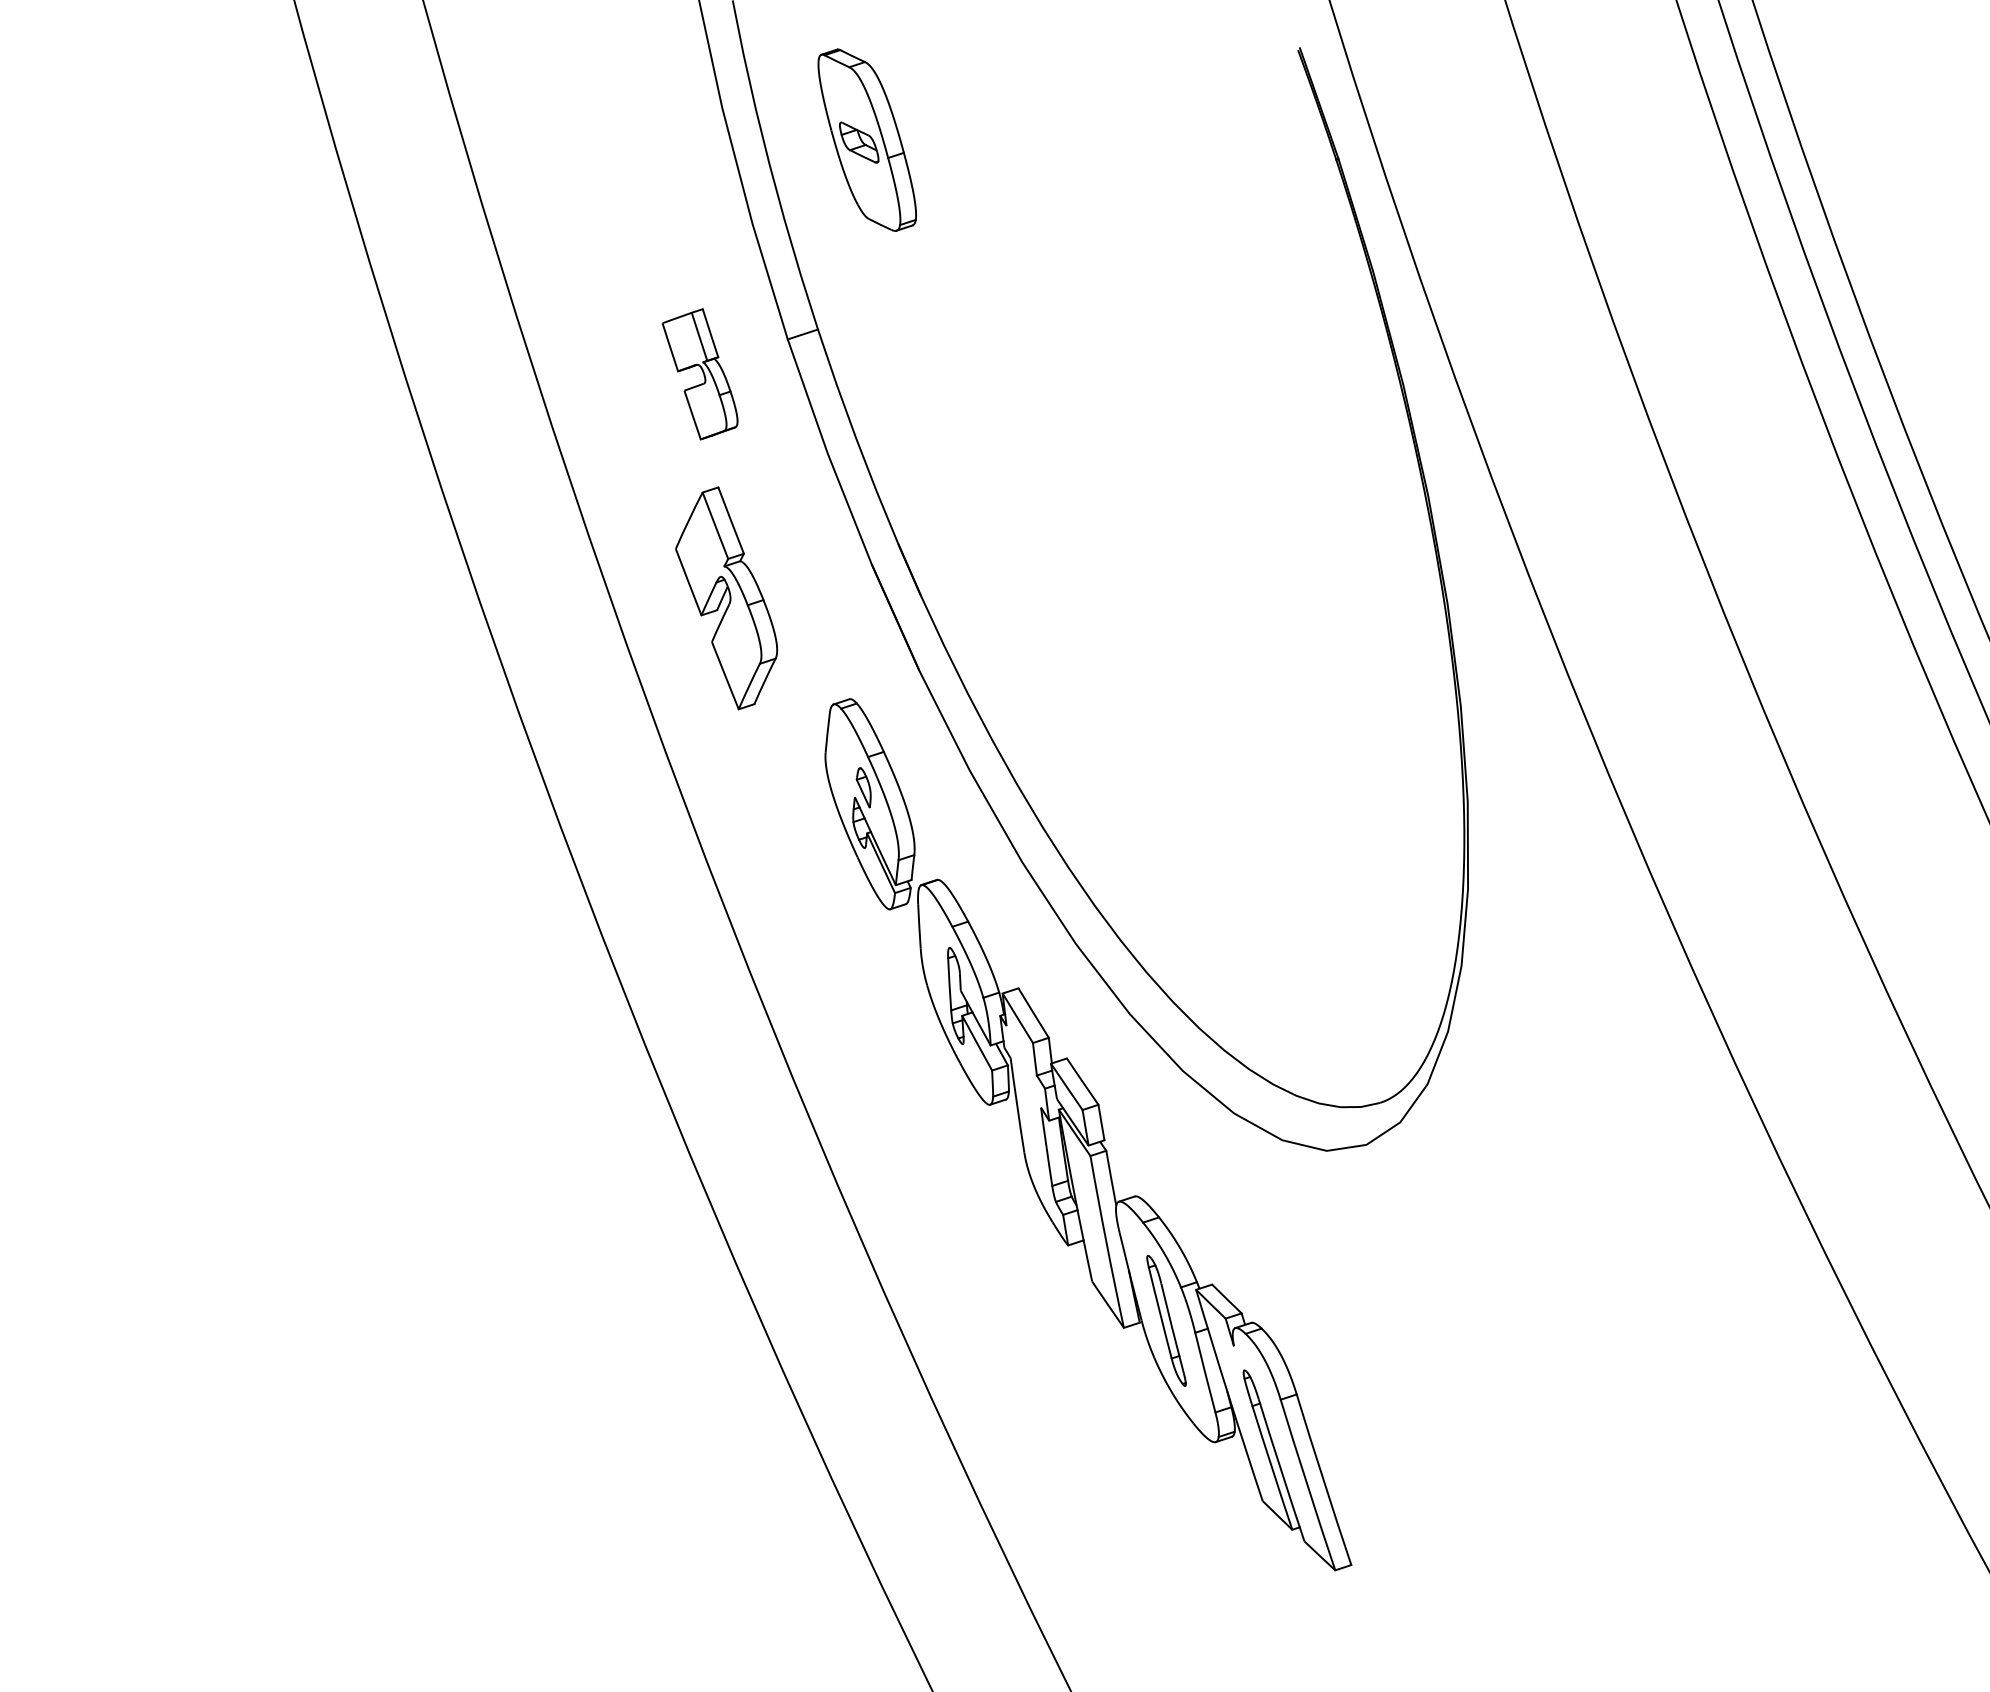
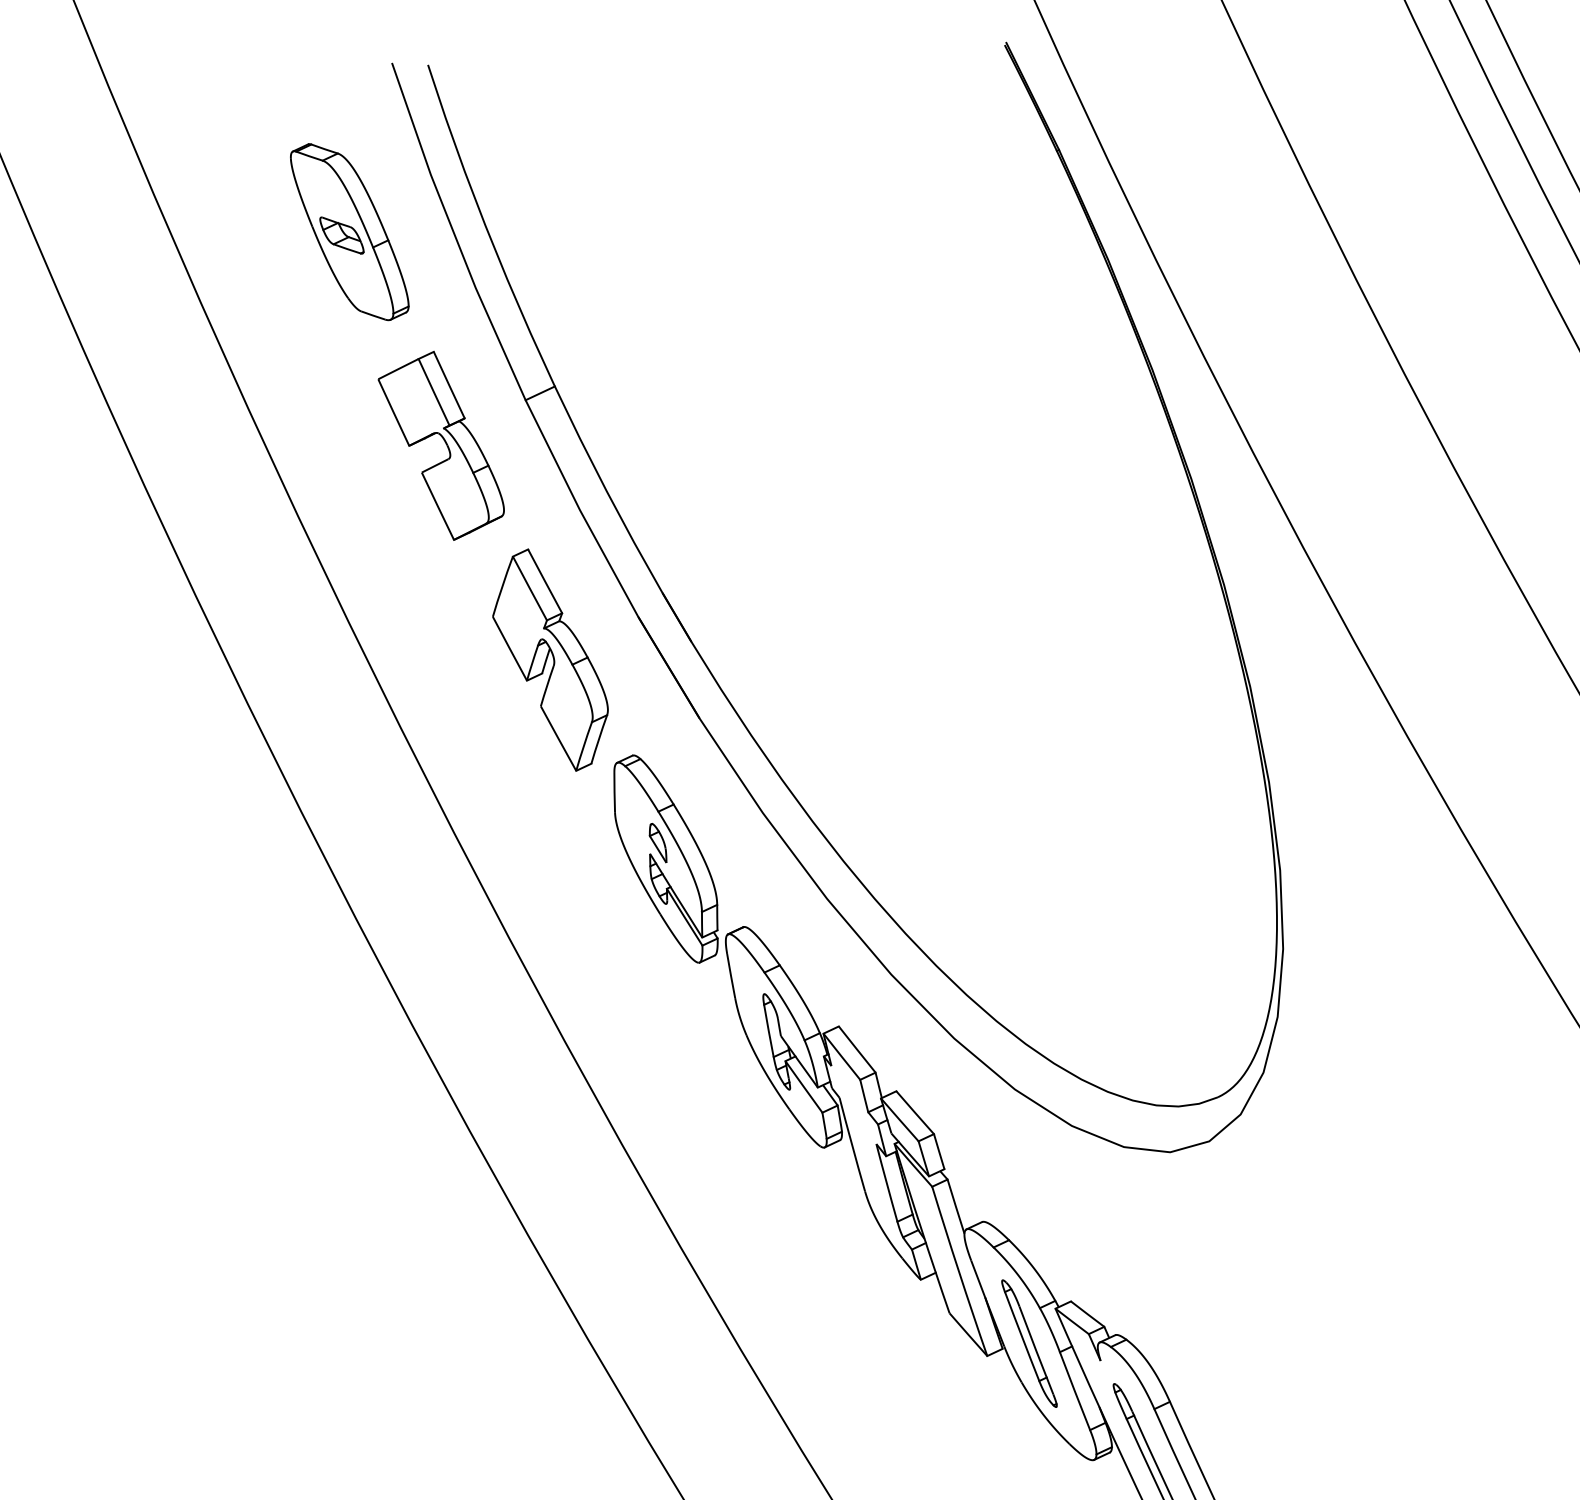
part: (866, 139) -> (348, 231), moved
part: (699, 374) -> (440, 446), size x1.43
part: (726, 598) -> (550, 660), moved

